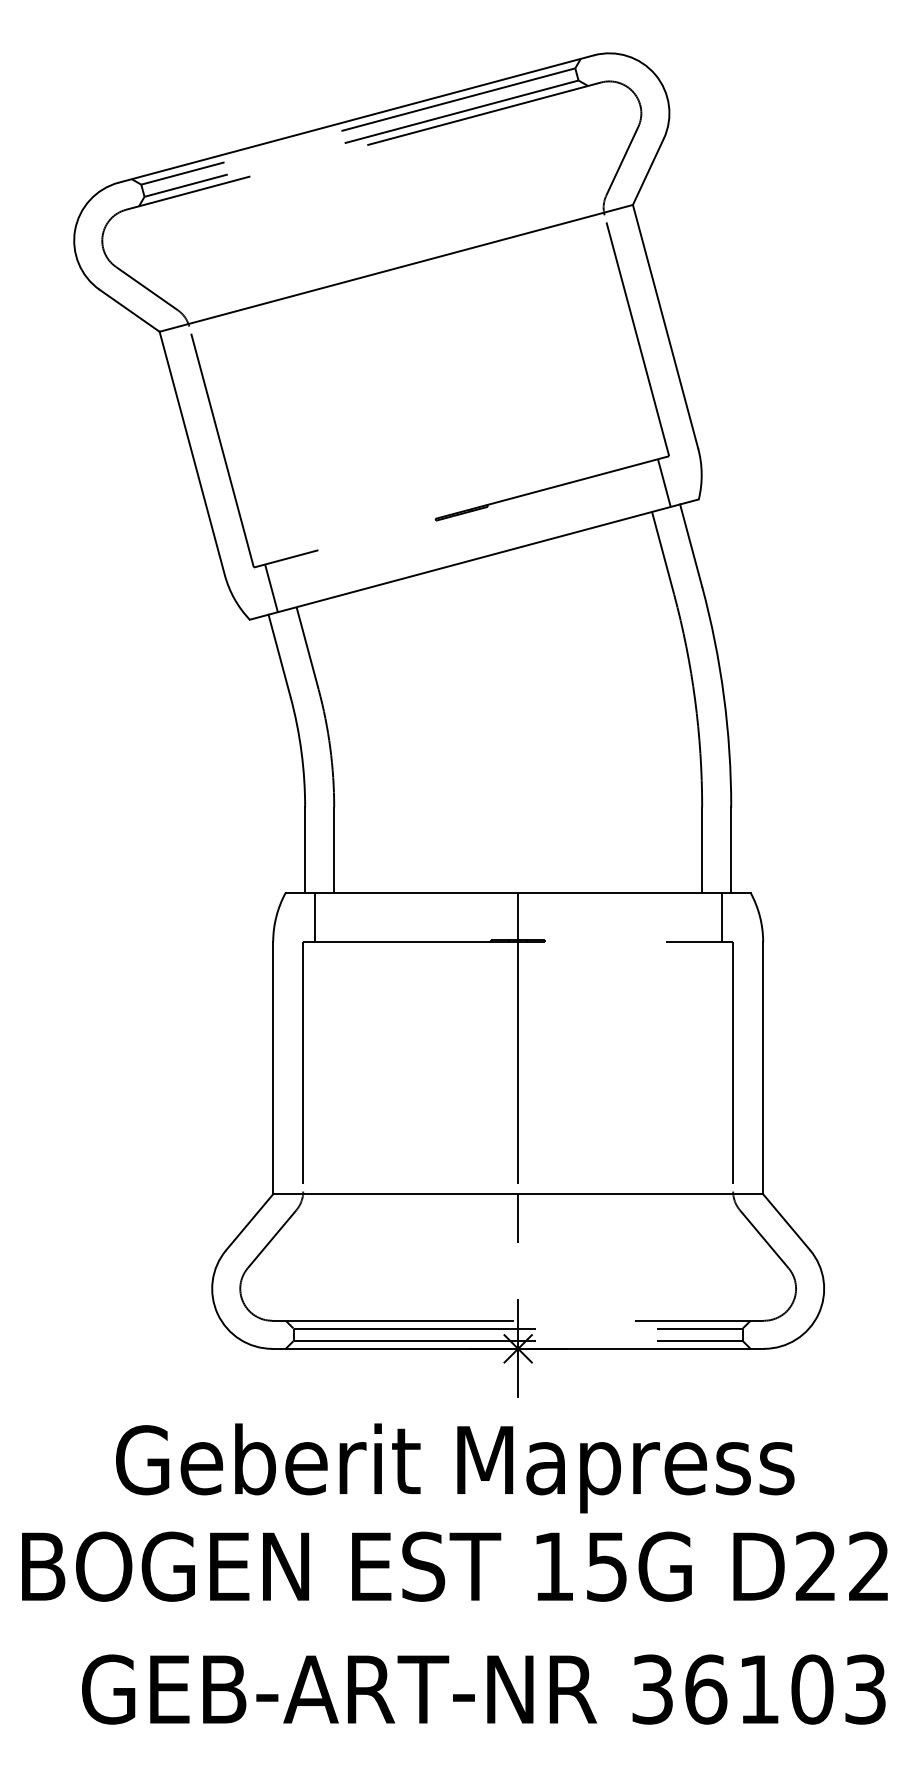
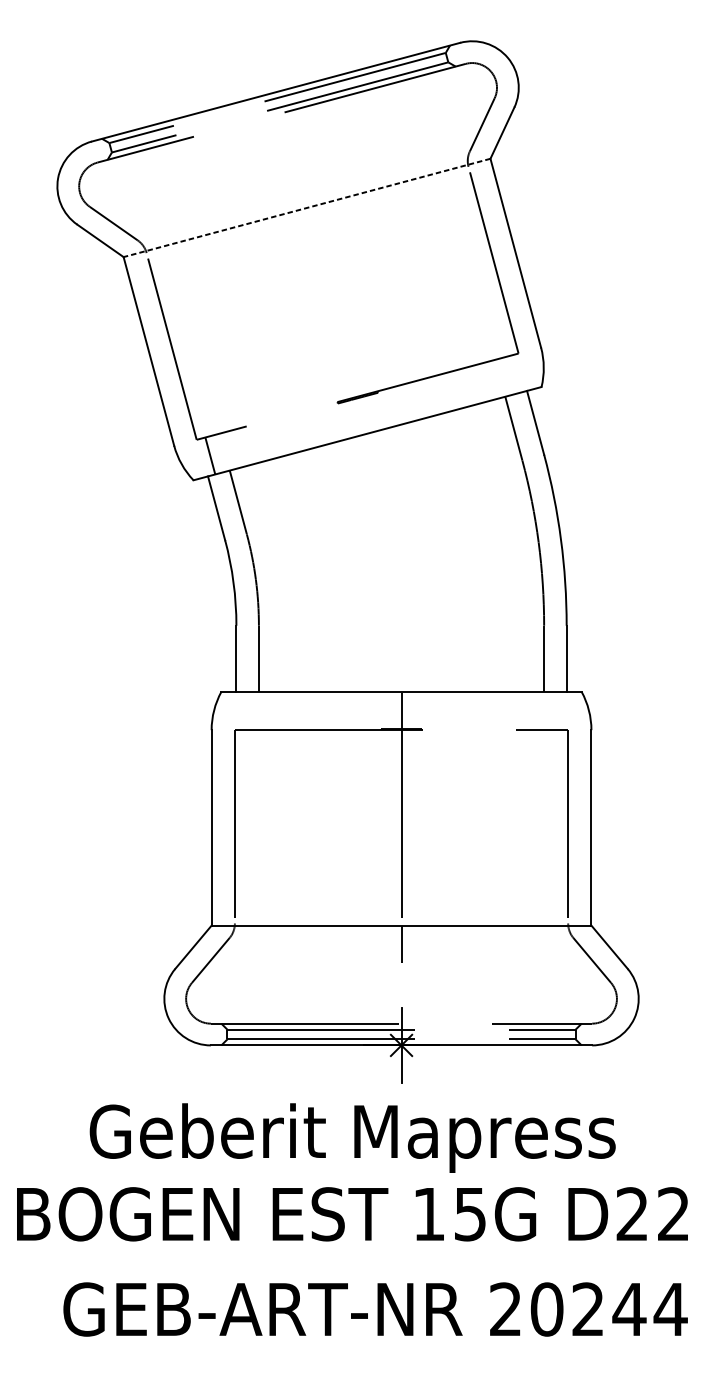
line: (396, 268) -> (307, 208), solid -> dashed
line: (663, 482) -> (514, 373), removed
line: (314, 917) -> (243, 711), removed
line: (721, 917) -> (559, 711), removed
text: (759, 1689) -> (588, 1309), 36103 -> 20244

